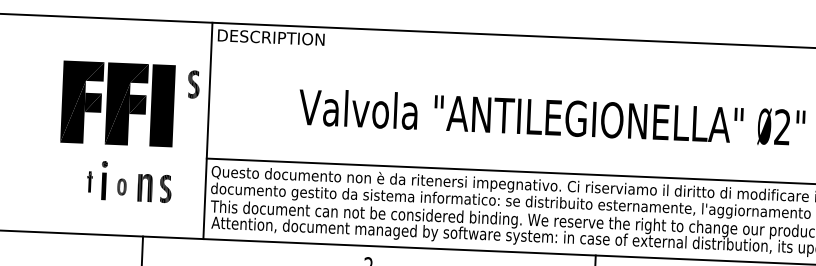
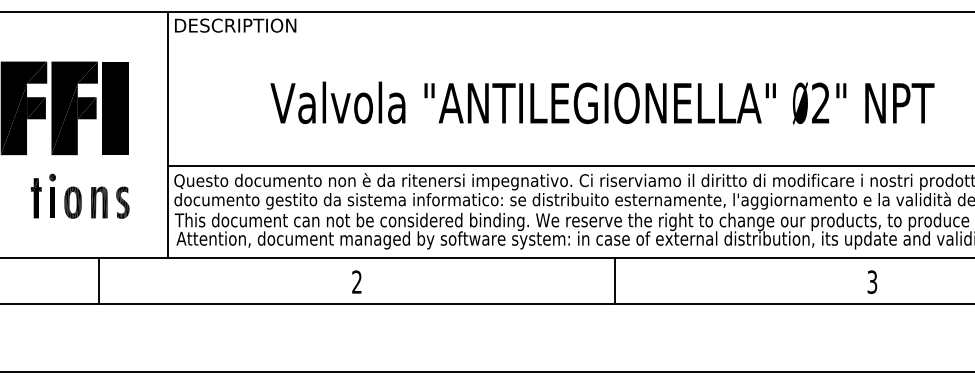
part: (193, 84) -> (149, 82), removed
part: (90, 182) -> (36, 198), size x1.67
part: (121, 186) -> (72, 202), size x1.67

